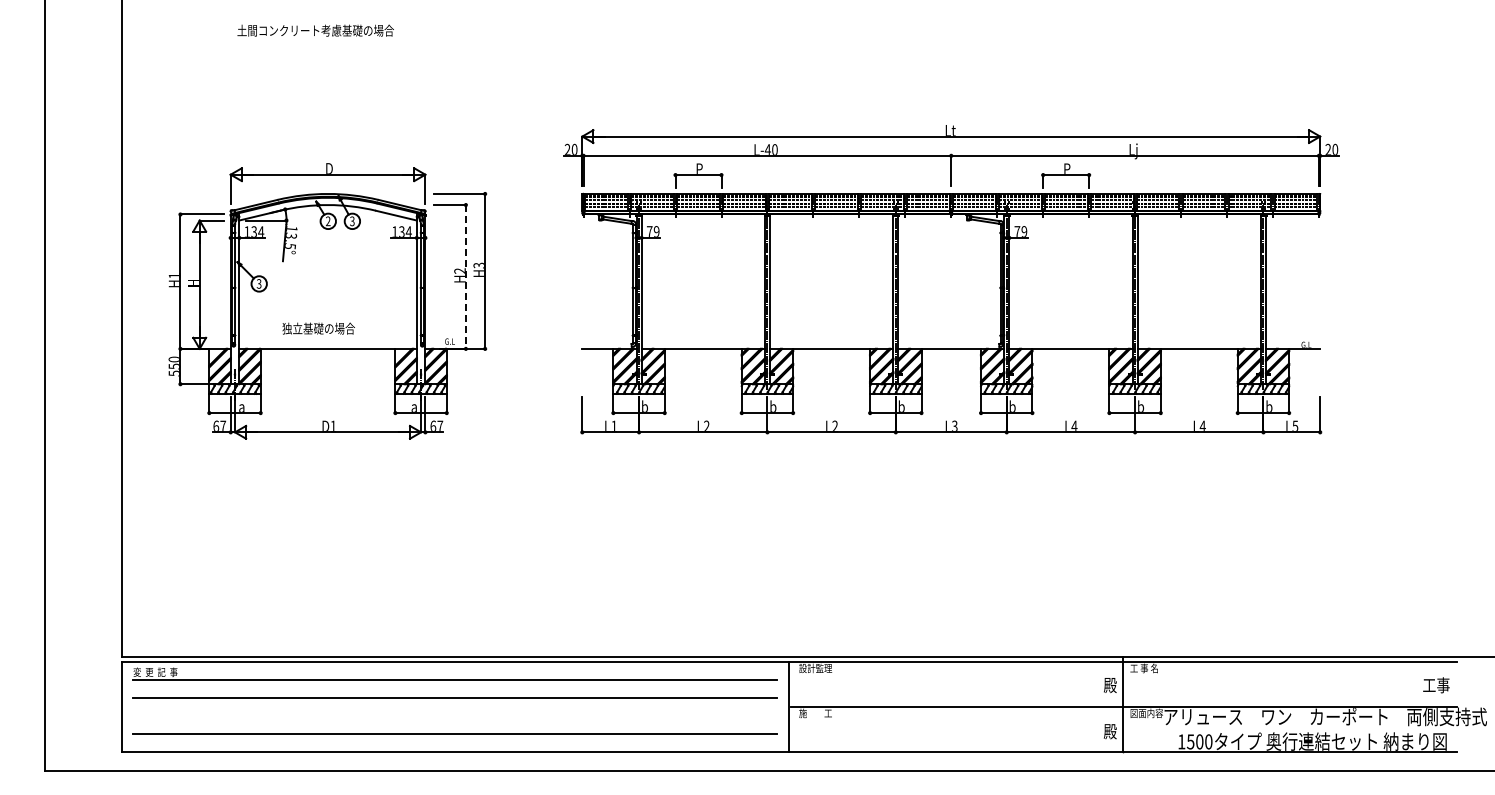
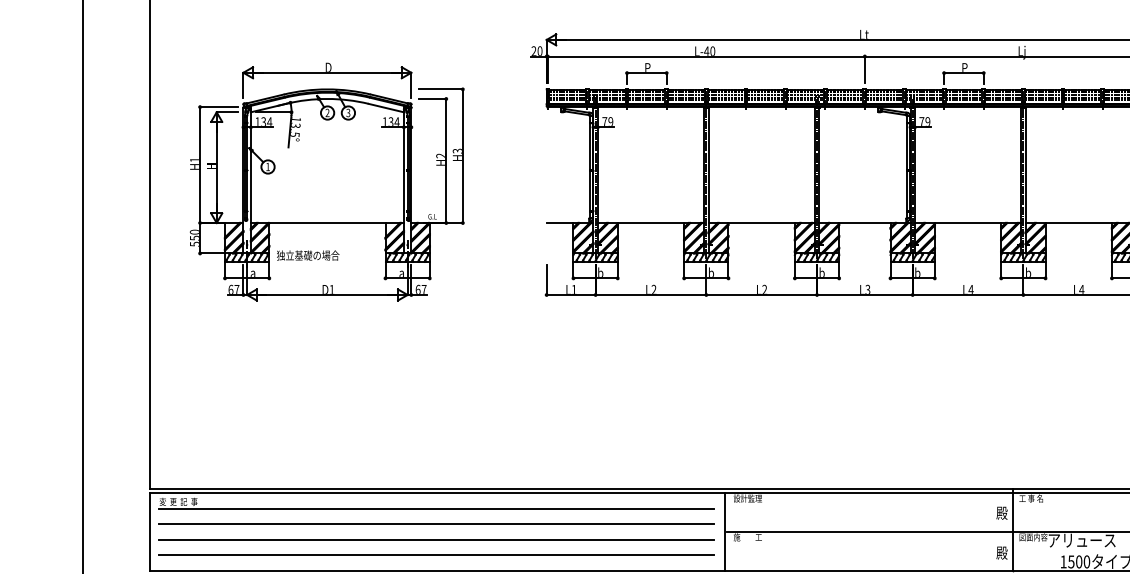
line: (465, 276) -> (445, 160), dashed -> solid
text: (258, 283) -> (267, 166), 3 -> 1
text: (318, 328) -> (307, 255), moved
line: (454, 716) -> (436, 540), added

